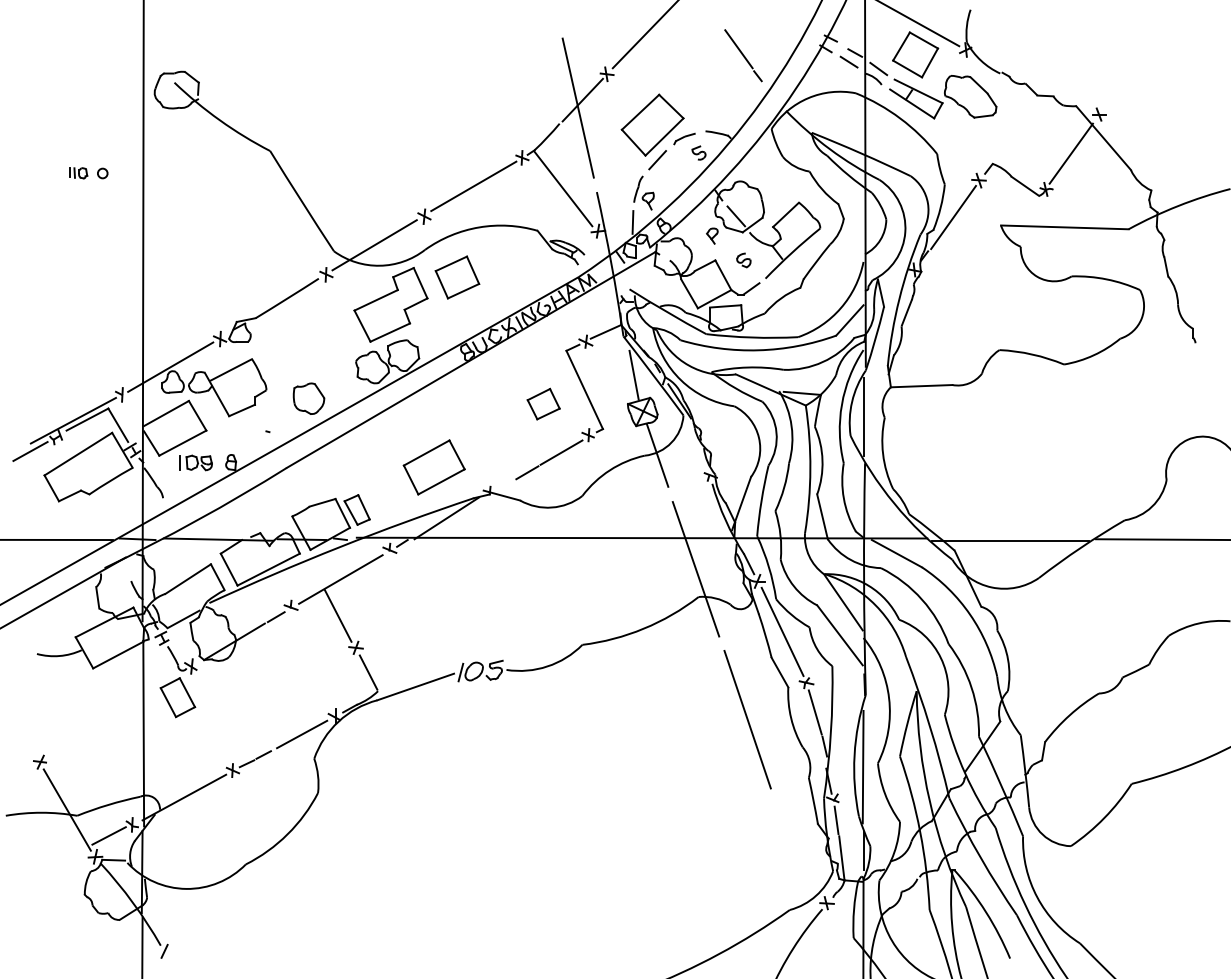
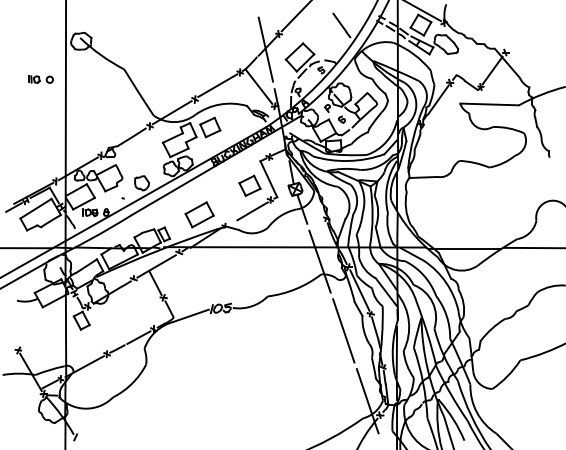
part: (88, 173) -> (40, 79), size x1.43
part: (542, 403) -> (249, 185), size x1.43
line: (799, 873) -> (367, 401), added

